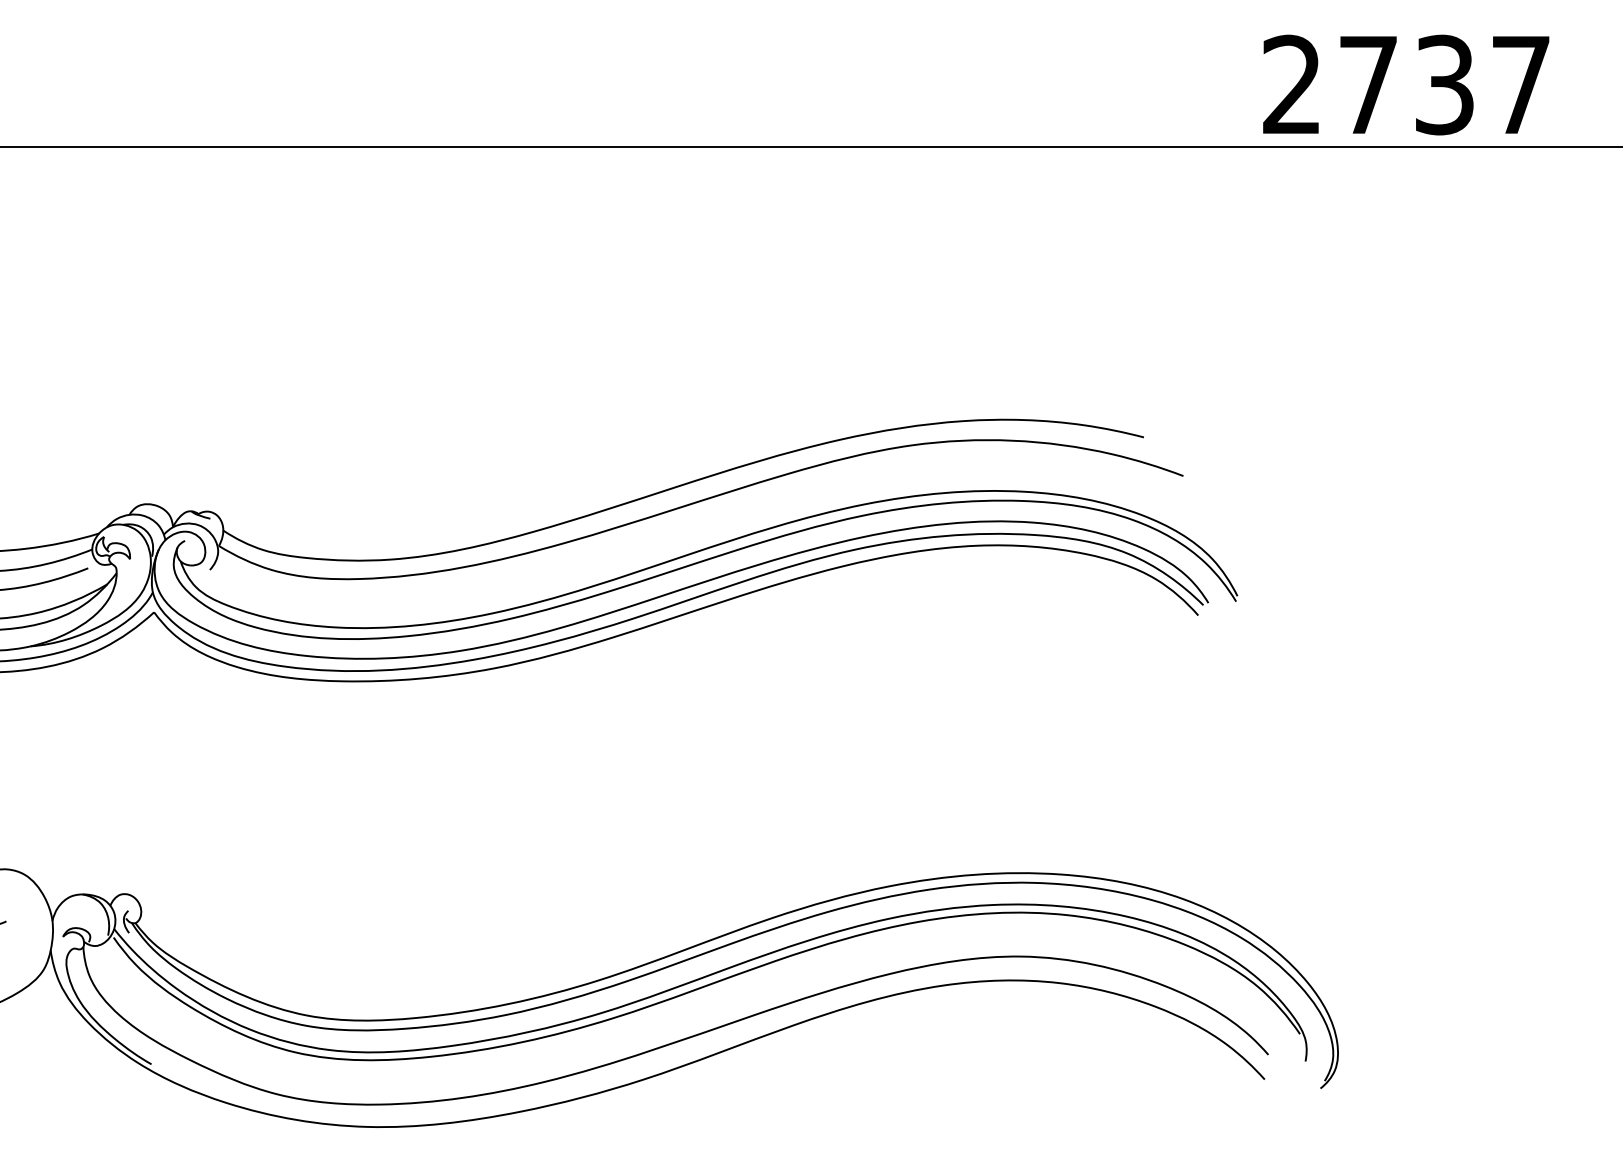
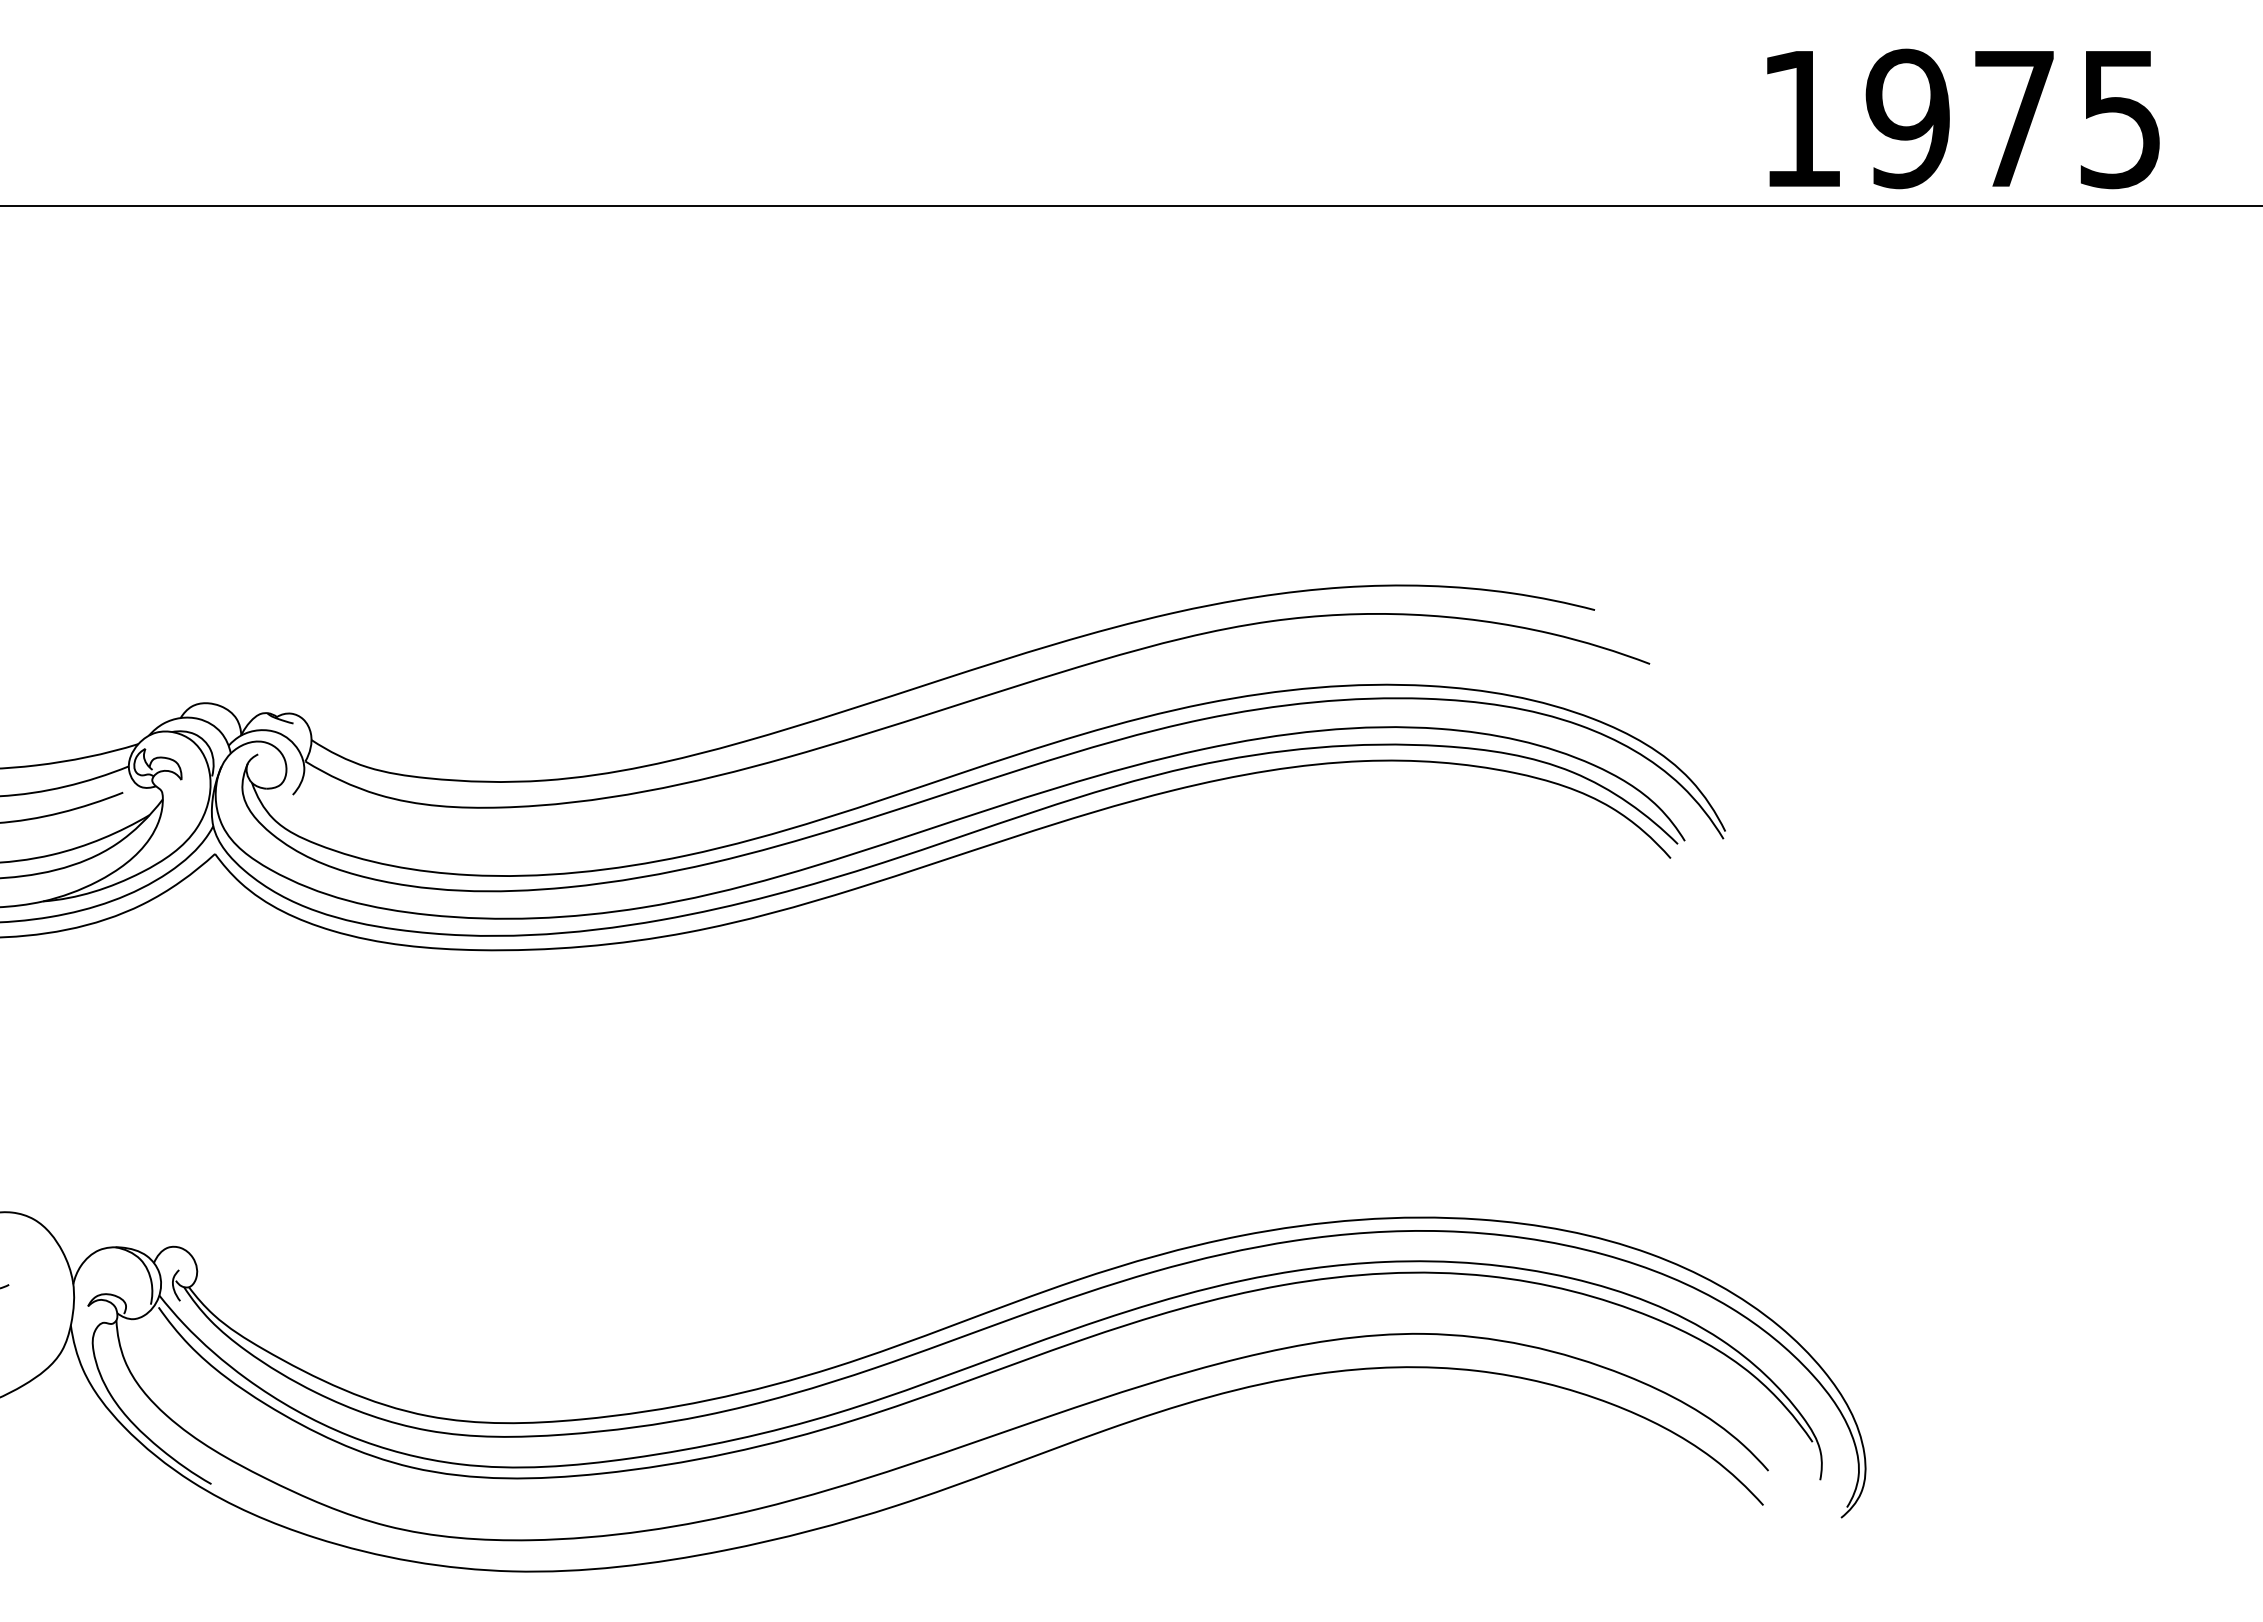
text: (1406, 84) -> (1960, 118), 2737 -> 1975

